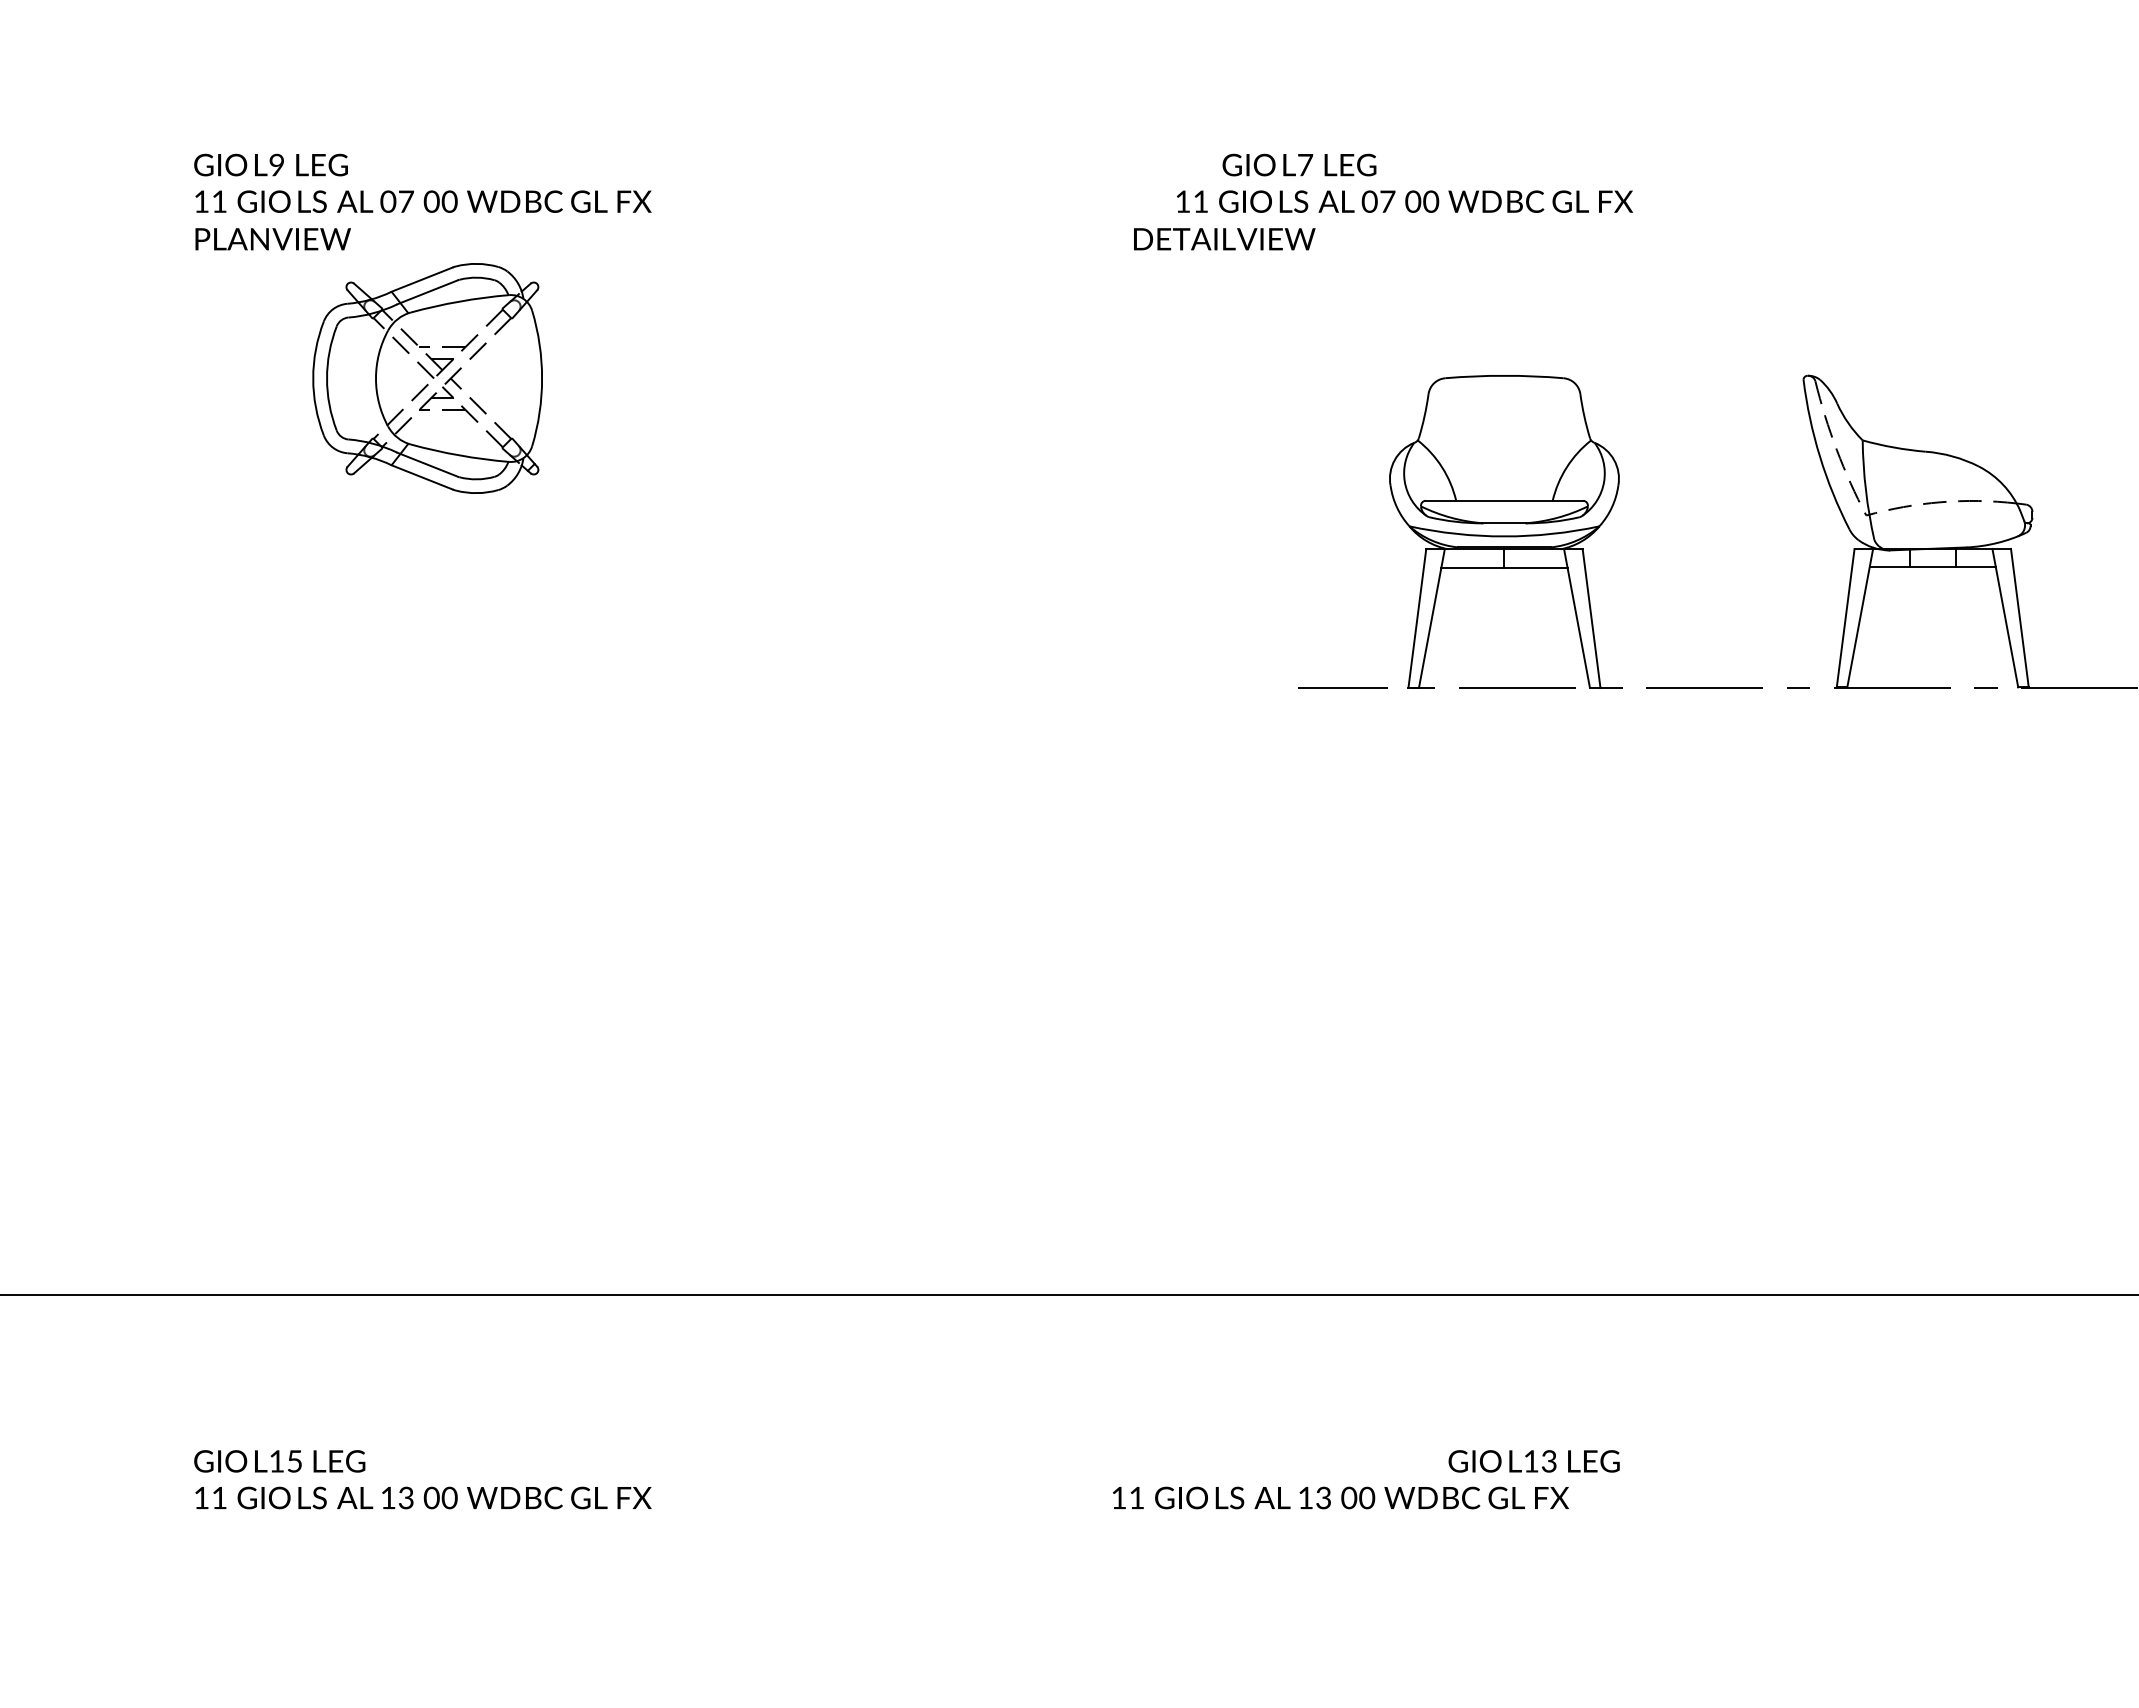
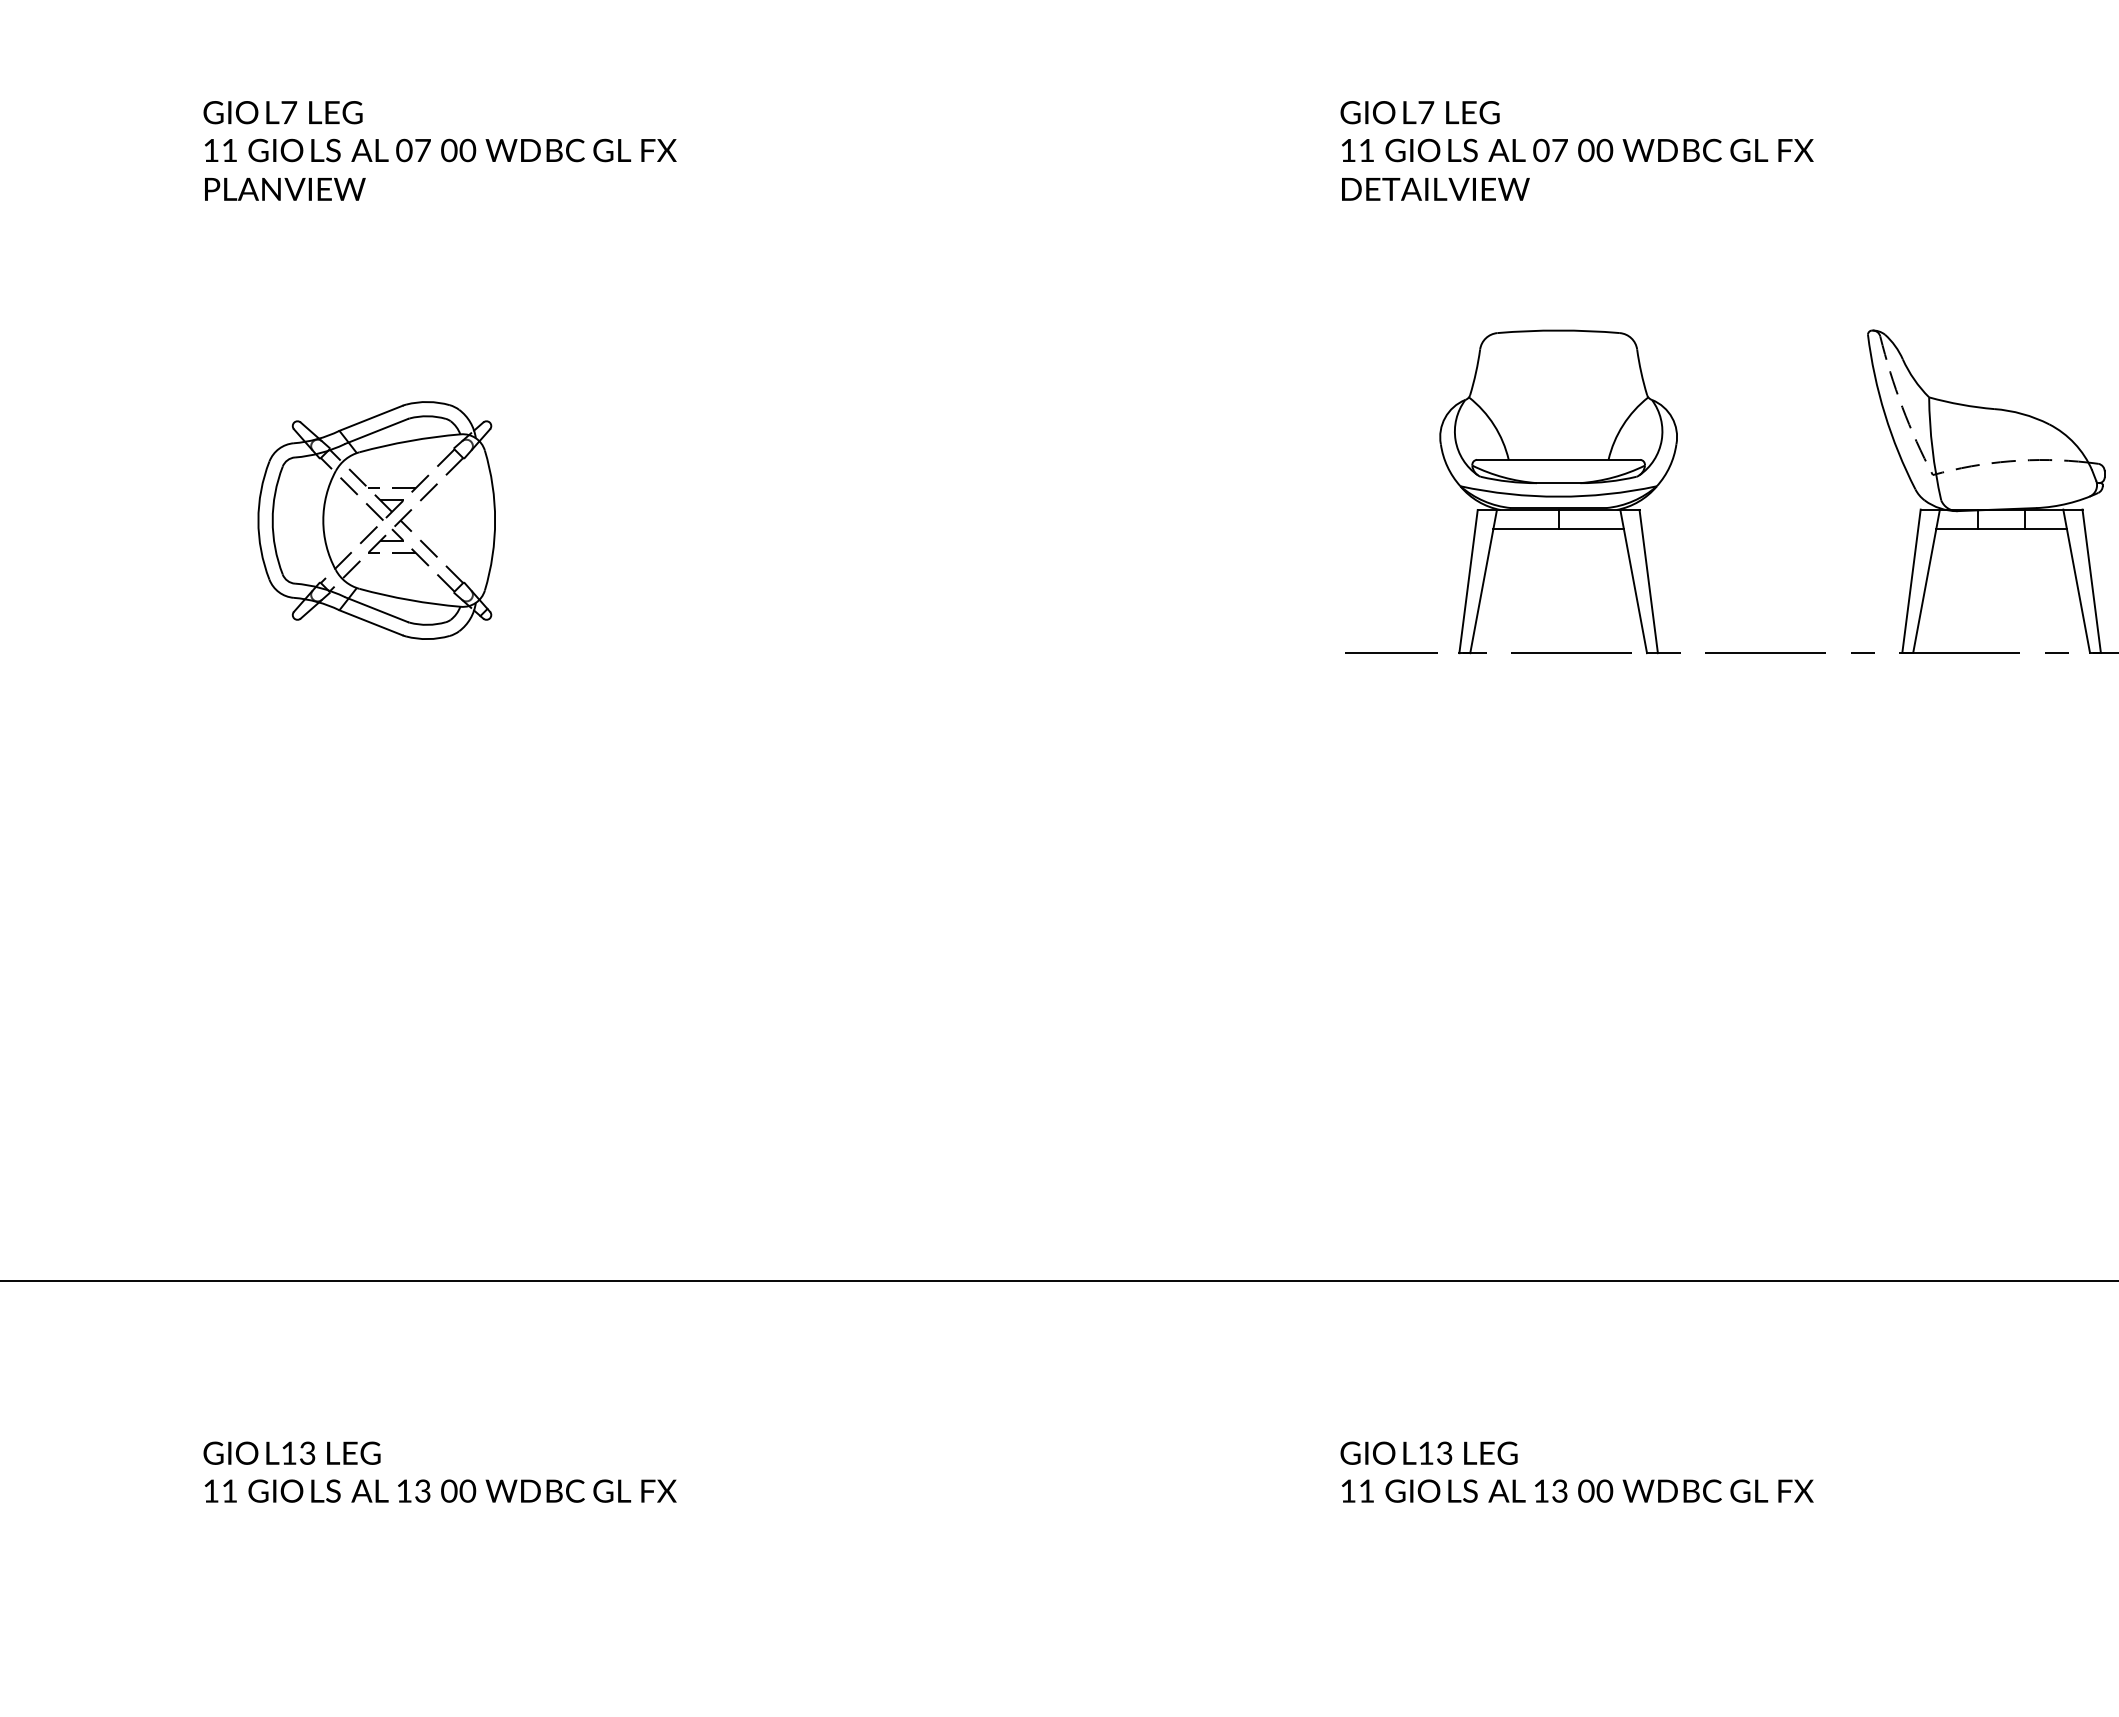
text: (276, 164) -> (288, 112), L9 -> L7
text: (1299, 164) -> (1420, 112), moved
text: (1404, 201) -> (1577, 150), moved
text: (1224, 239) -> (1435, 189), moved
part: (427, 378) -> (376, 520), moved
text: (294, 1461) -> (307, 1453), L15 -> L13
text: (1533, 1461) -> (1428, 1453), moved
text: (1340, 1497) -> (1577, 1490), moved

